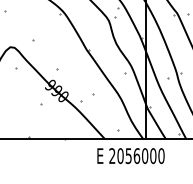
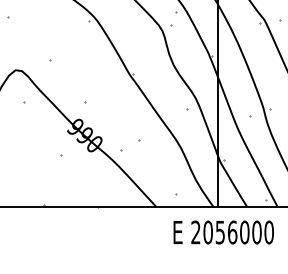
text: (130, 156) -> (222, 233), moved

